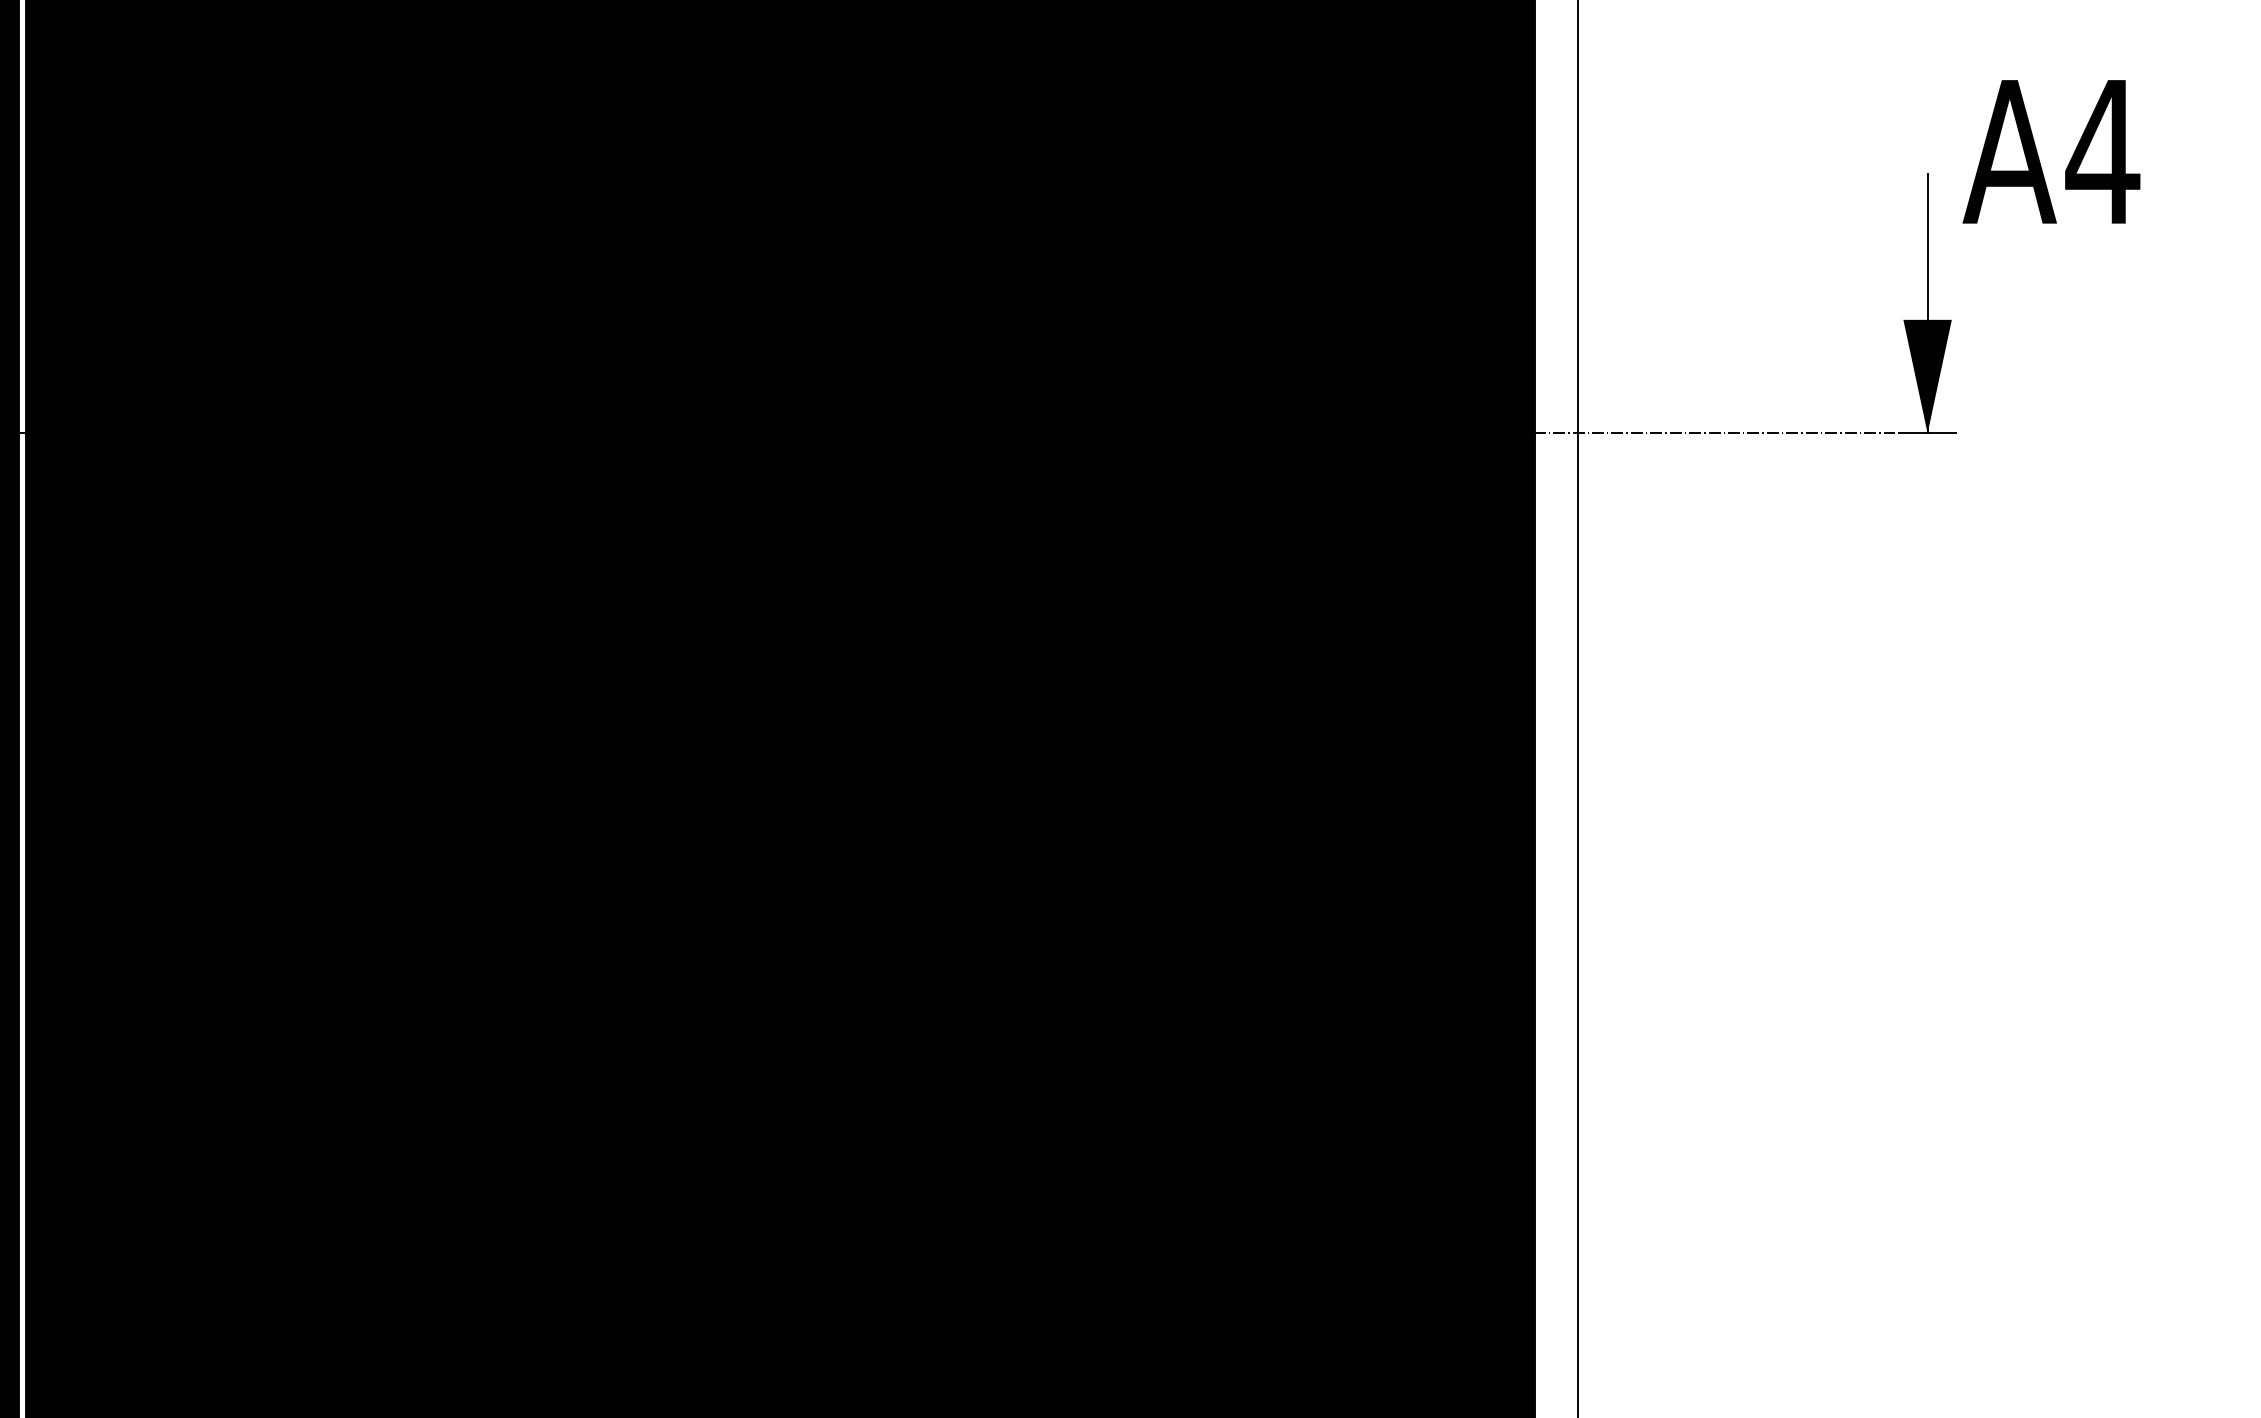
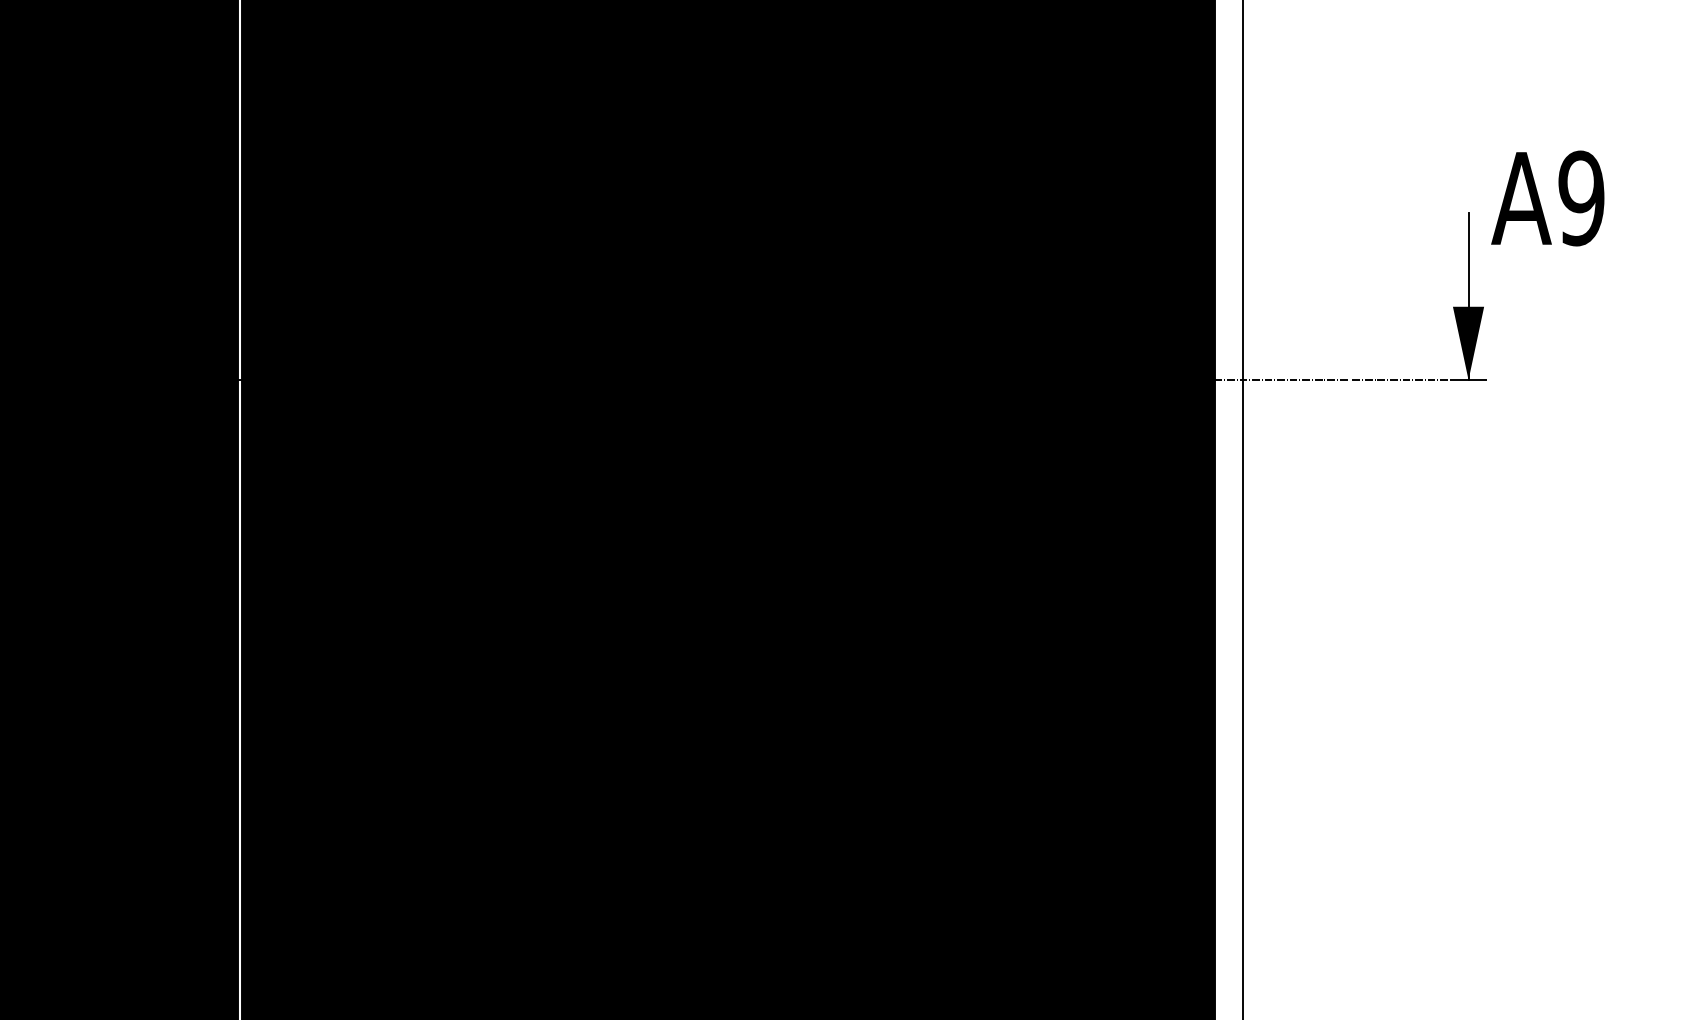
text: (2102, 151) -> (1581, 198), A4 -> A9

